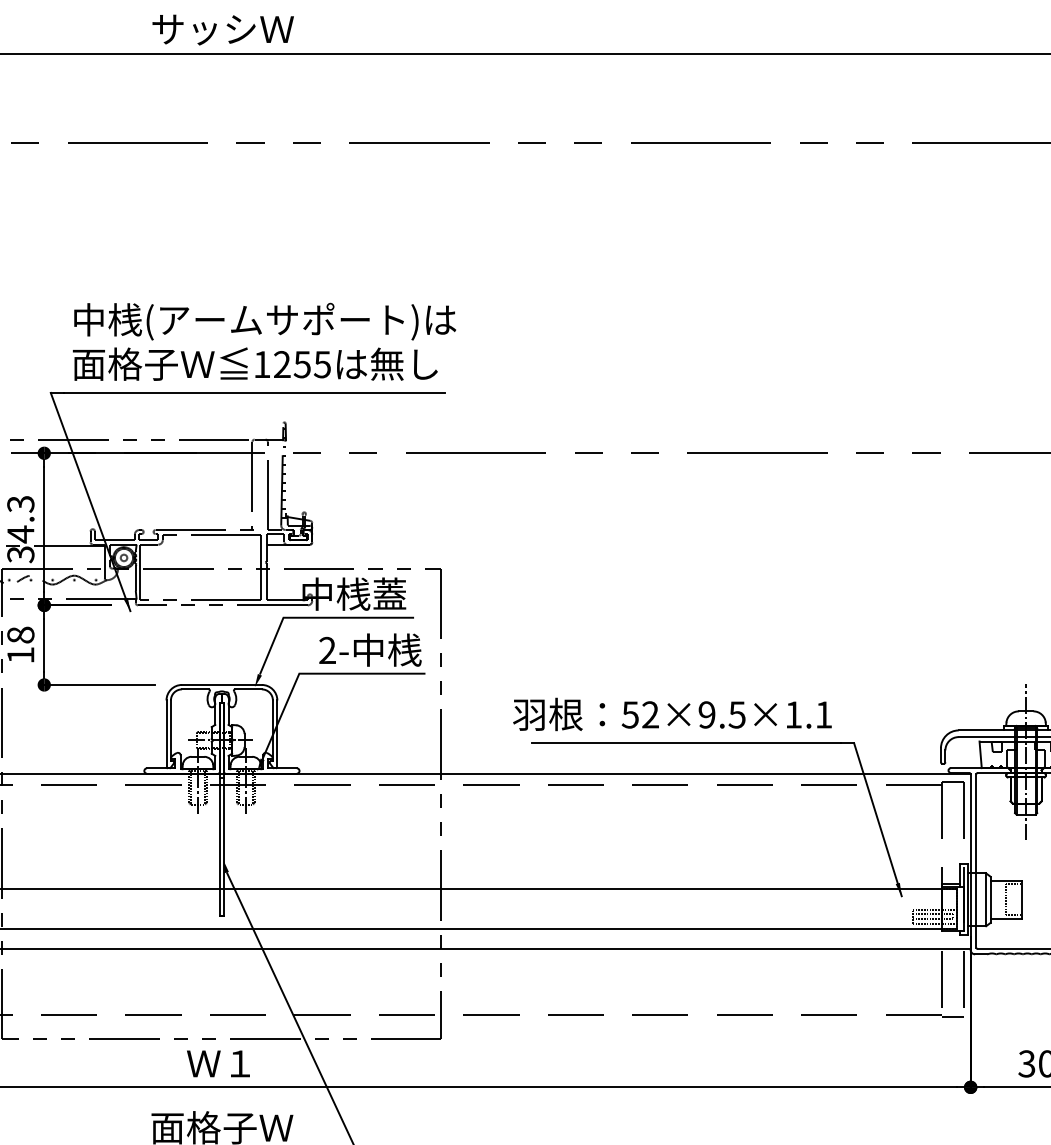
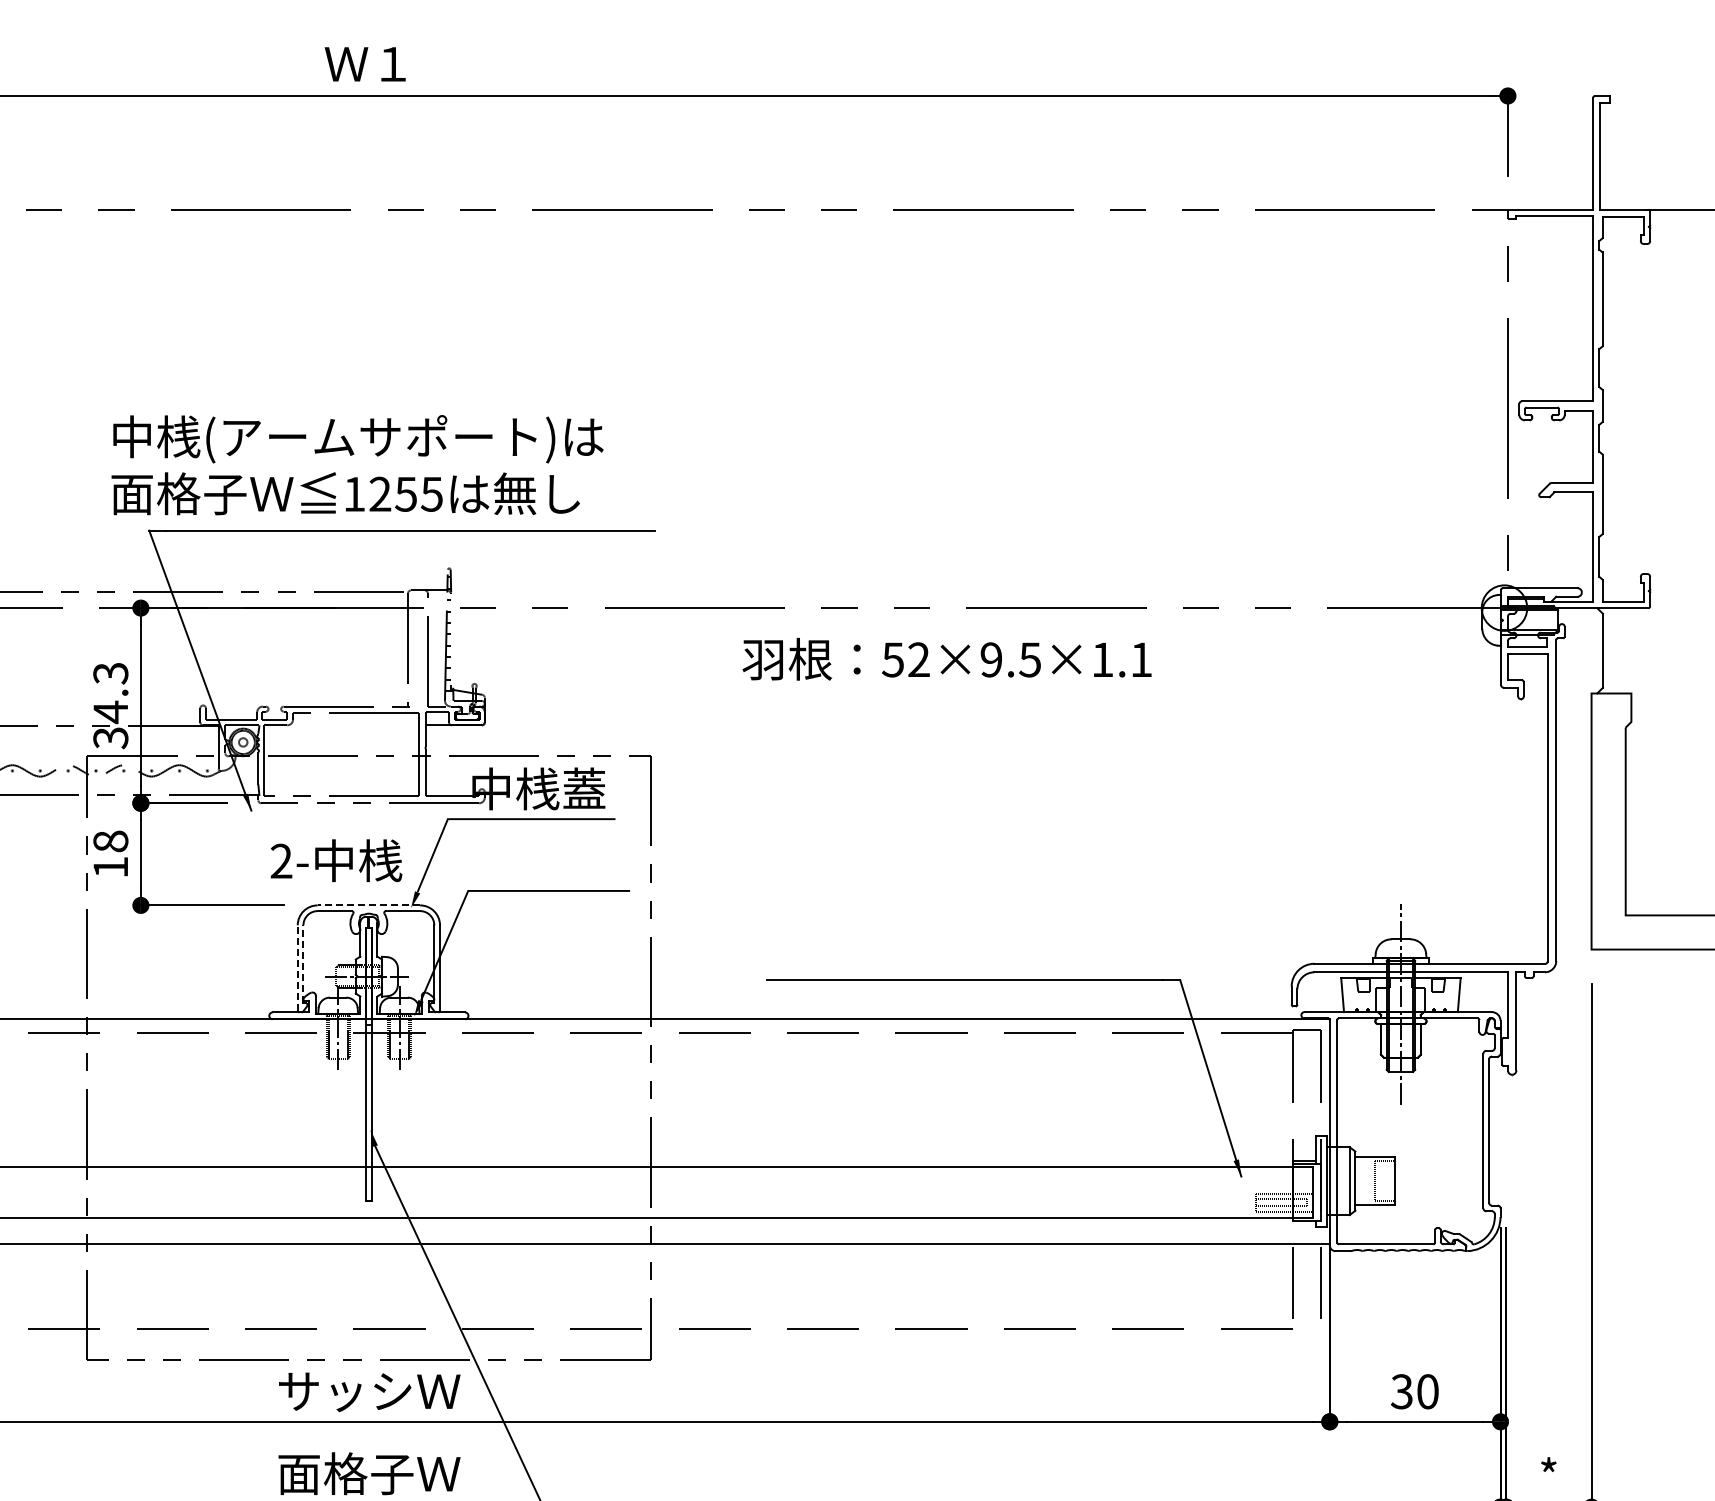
text: (223, 29) -> (370, 64), サッシＷ -> Ｗ１
text: (264, 342) -> (357, 465), moved
text: (370, 649) -> (336, 860), moved
line: (221, 685) -> (368, 905), solid -> dashed
text: (672, 714) -> (946, 659), moved
line: (170, 730) -> (303, 964), solid -> dashed
line: (166, 734) -> (297, 968), solid -> dashed
line: (952, 1016) -> (1306, 1331), removed
text: (222, 1064) -> (369, 1392), Ｗ１ -> サッシＷ

